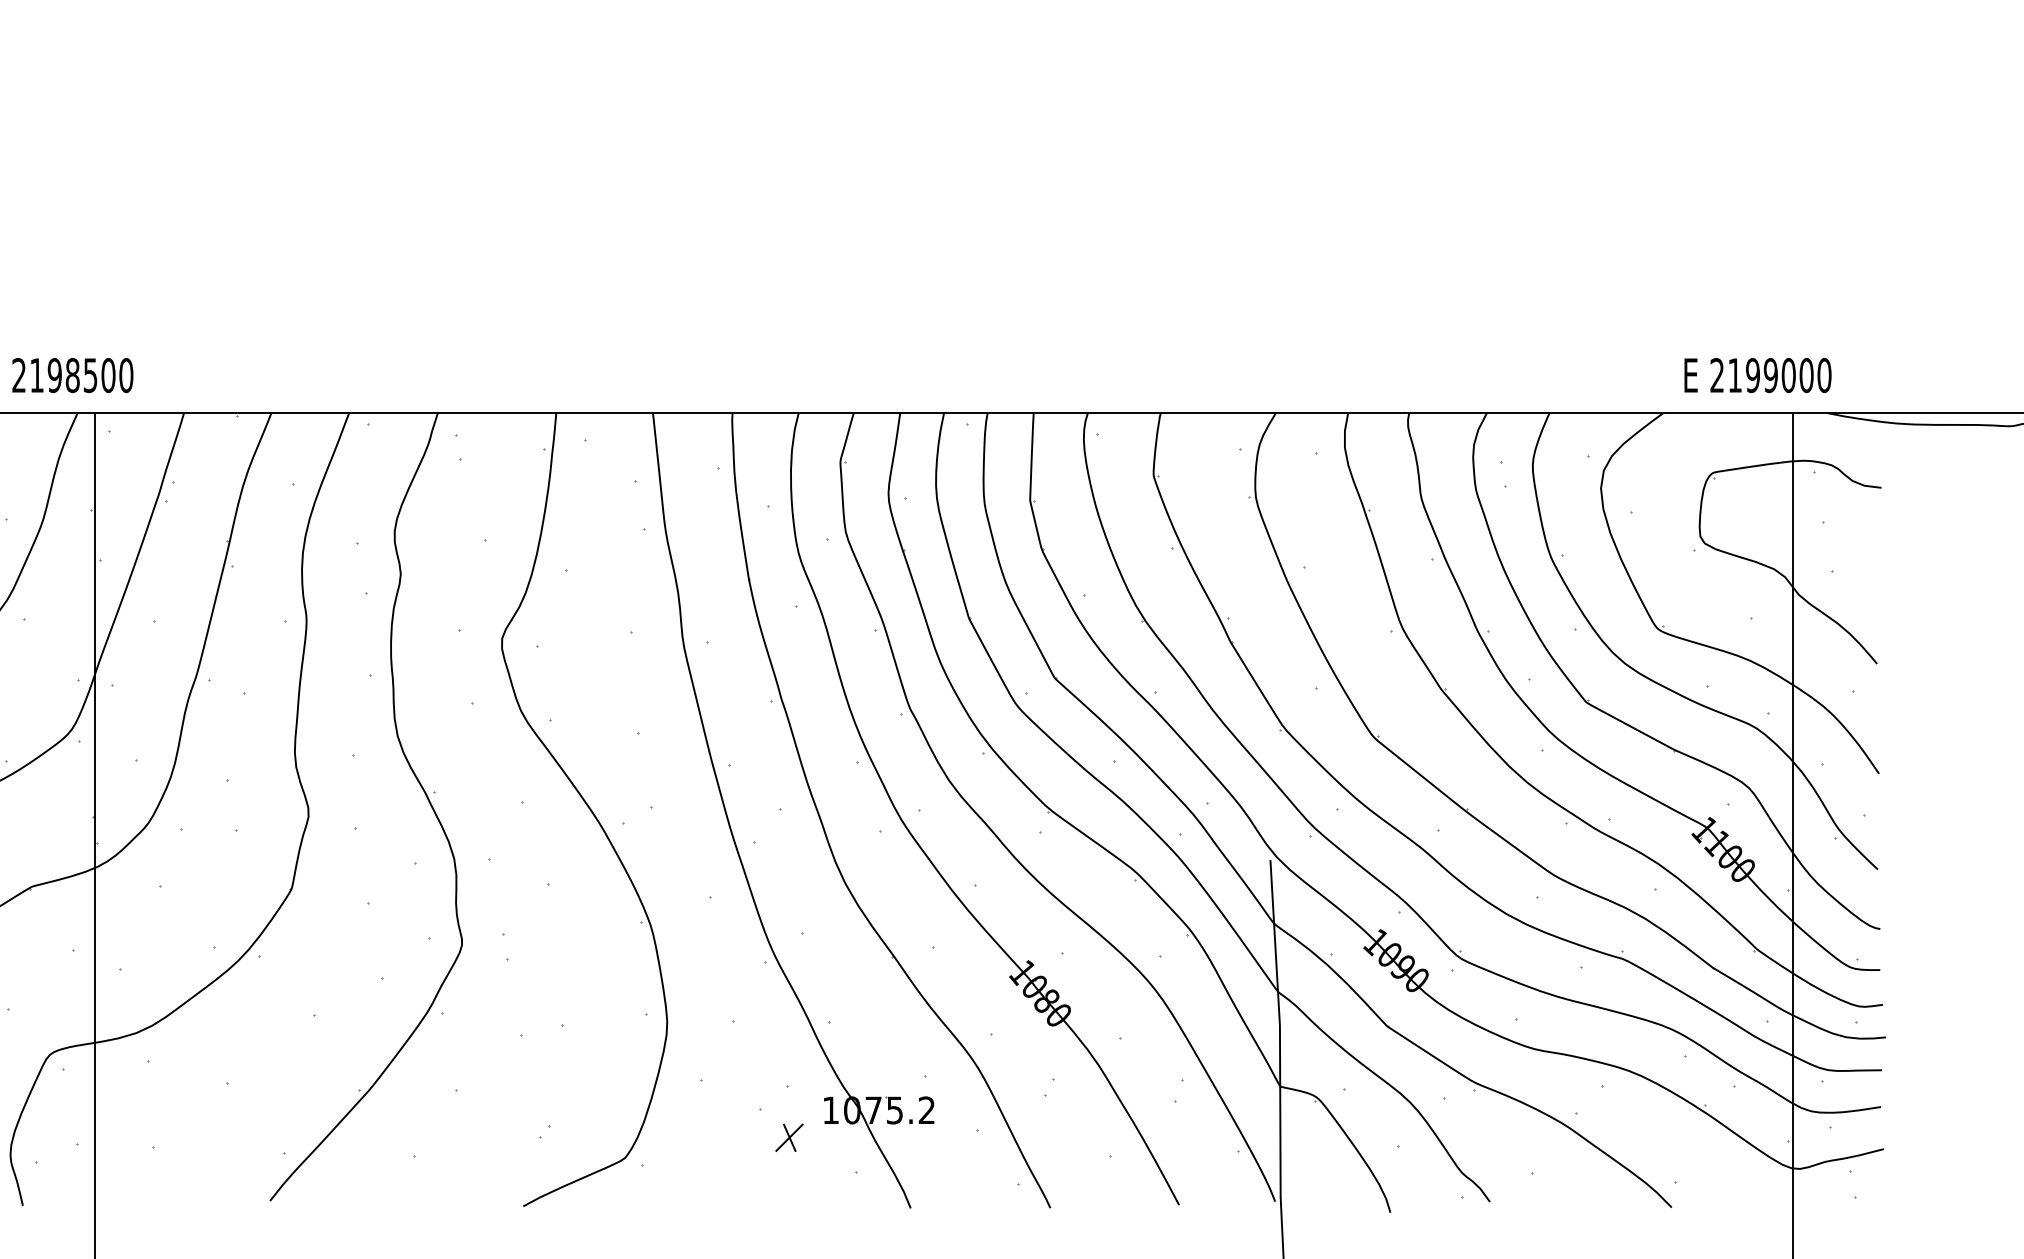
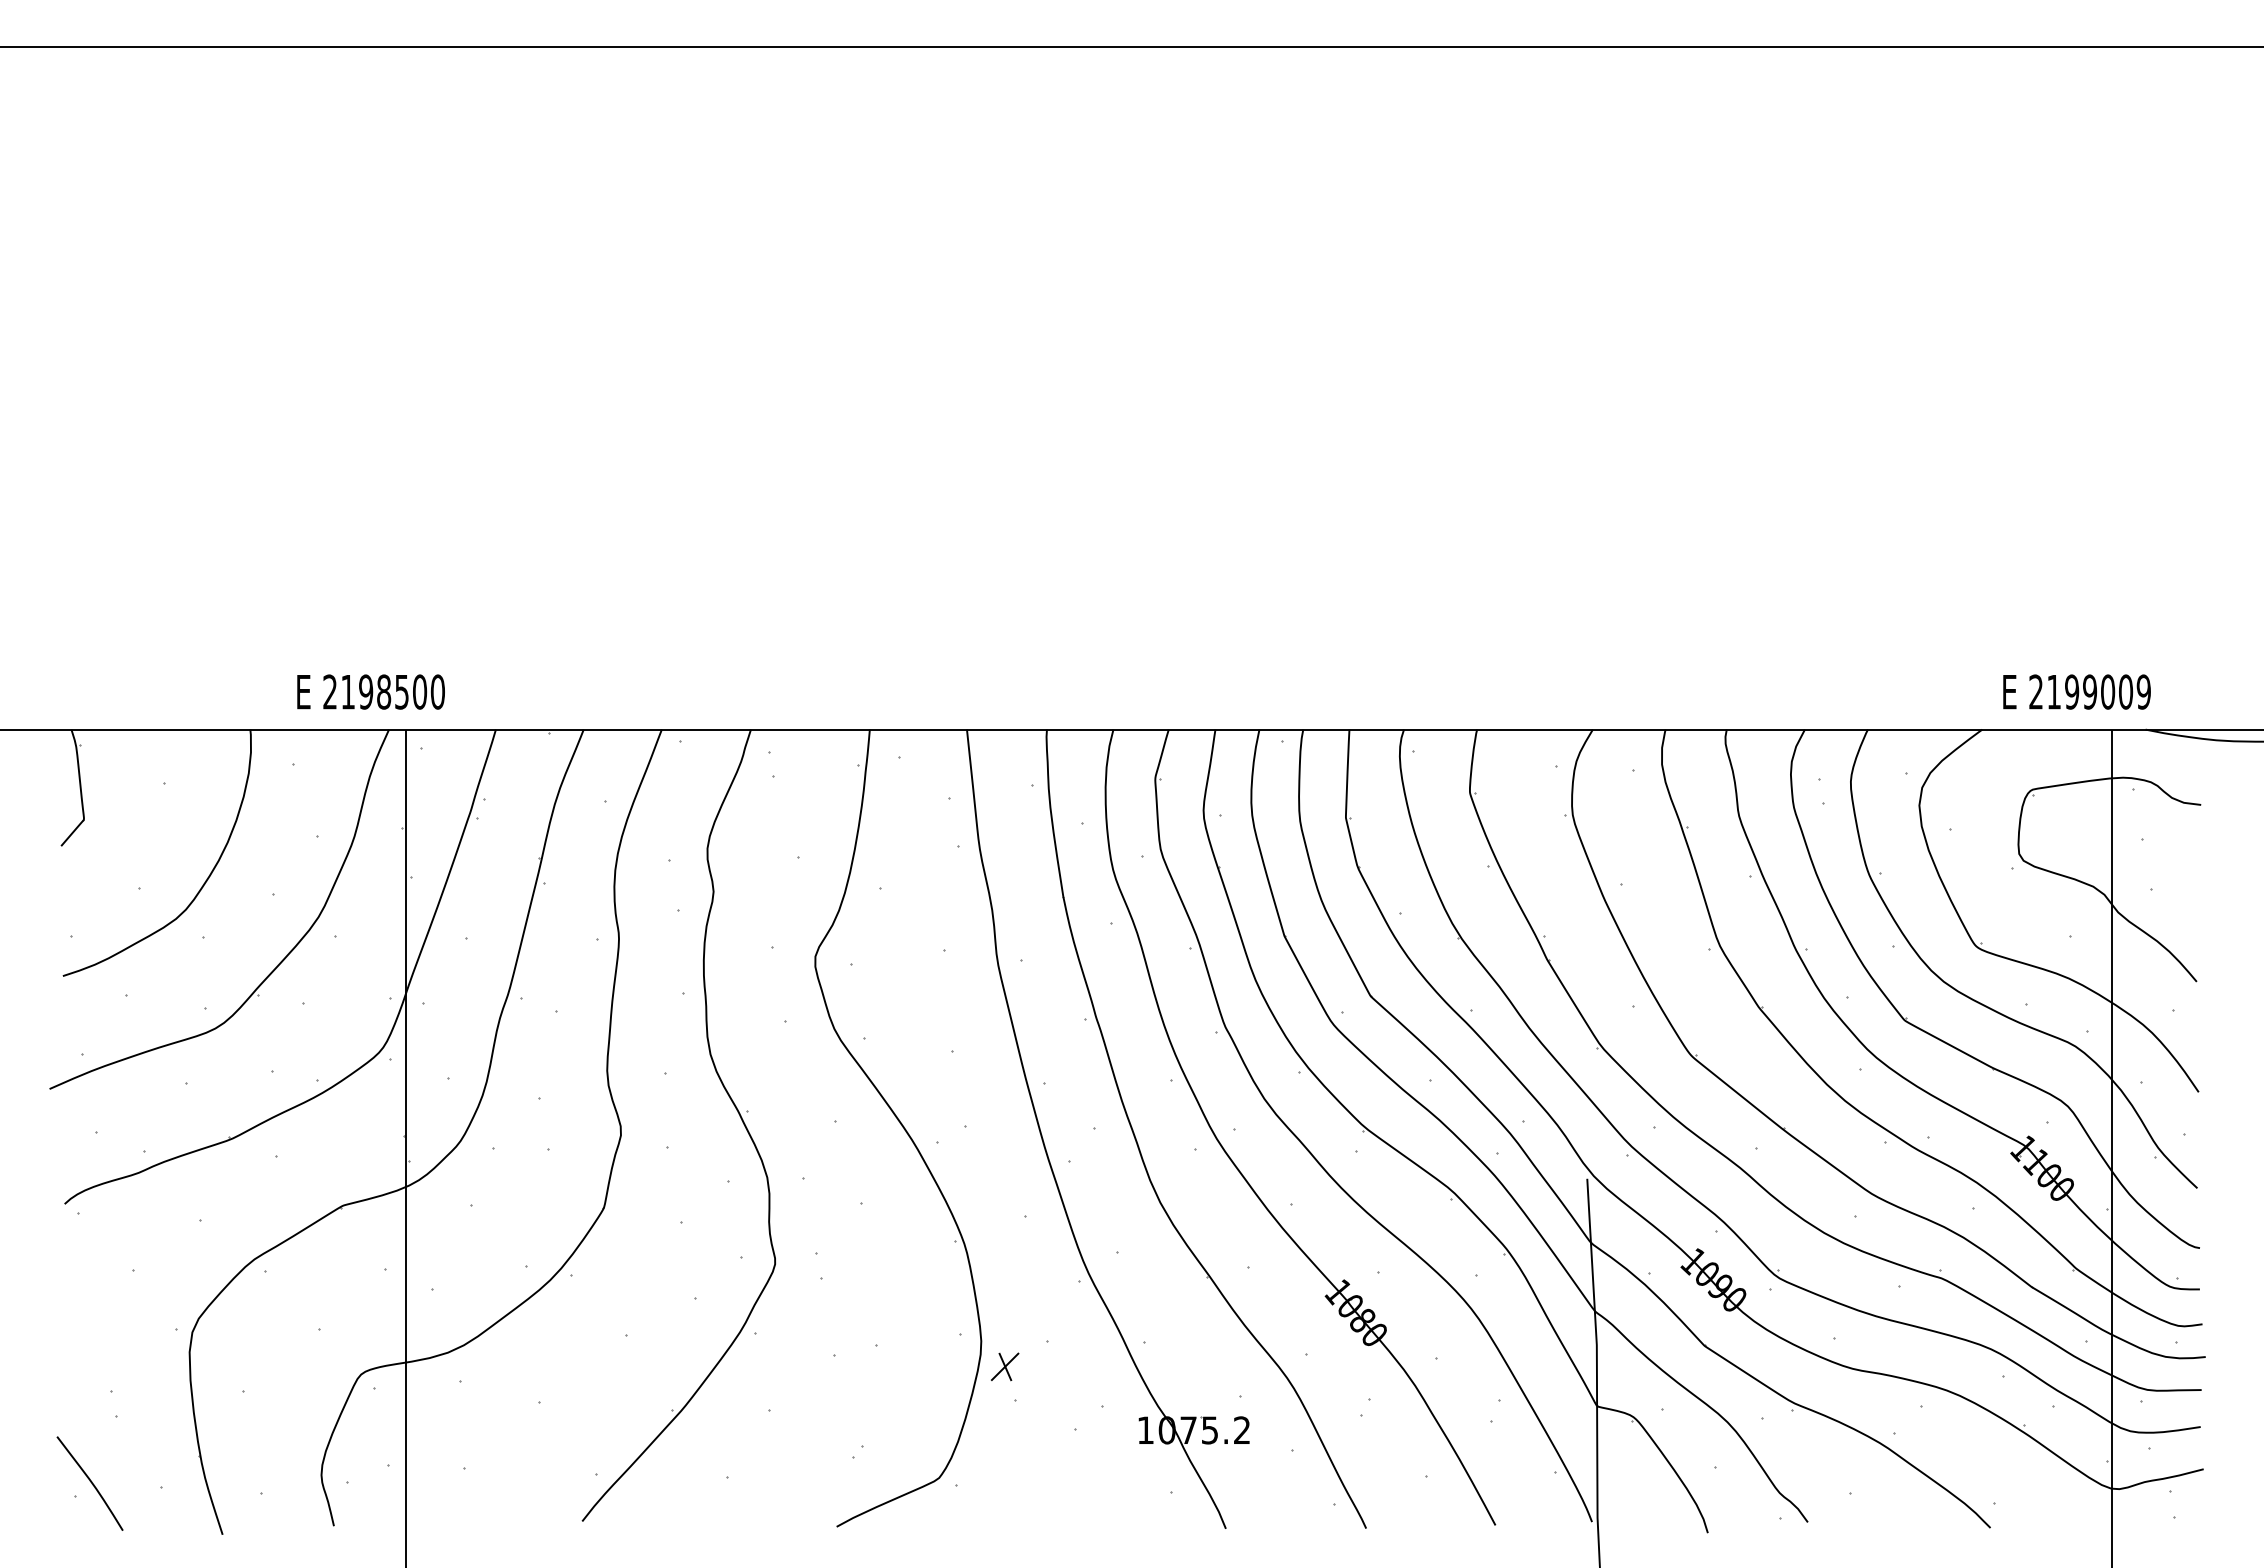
text: (1824, 374) -> (2143, 691), 2199000 -> 2199009
part: (789, 1137) -> (1005, 1366), moved

